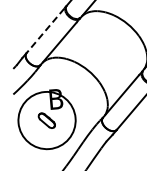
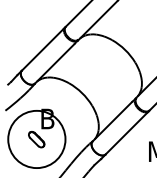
line: (45, 31) -> (42, 50), dashed -> solid

